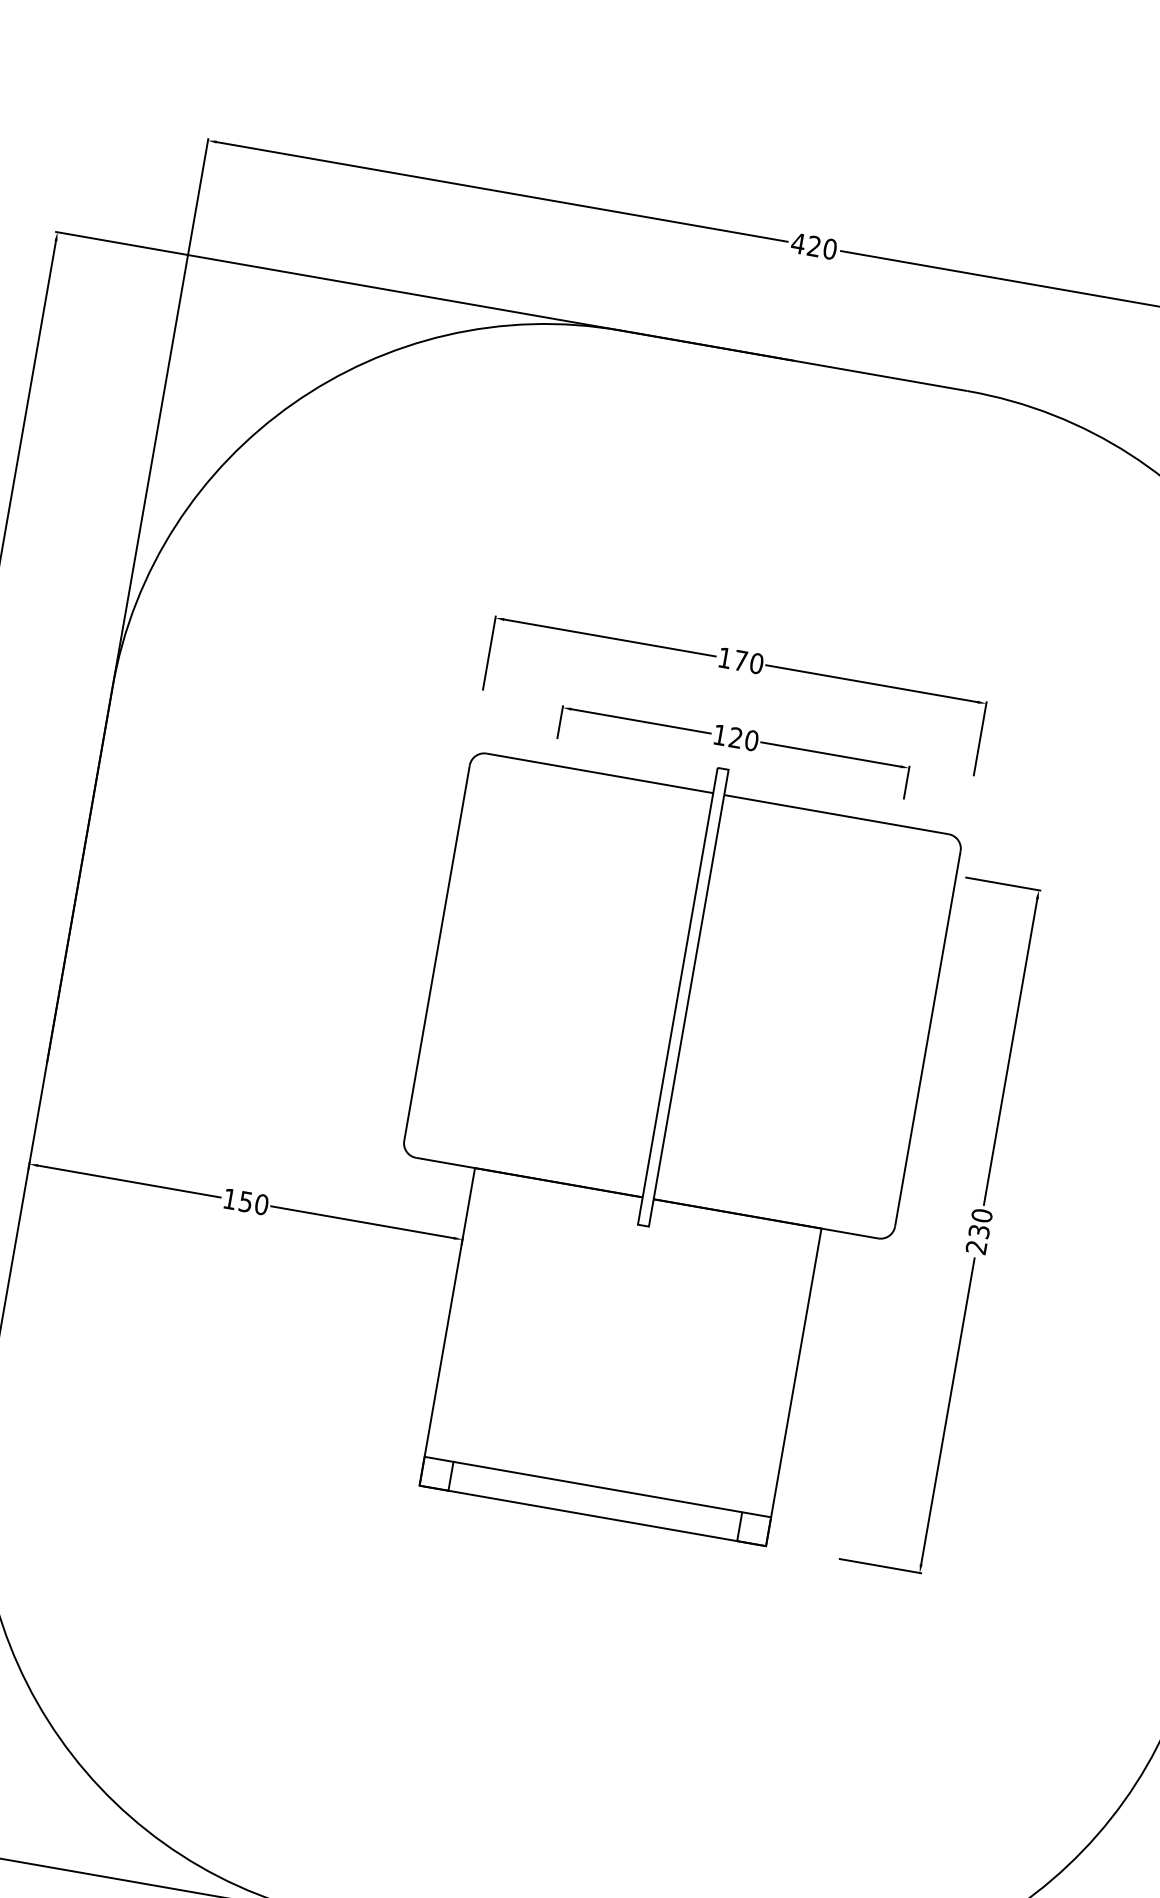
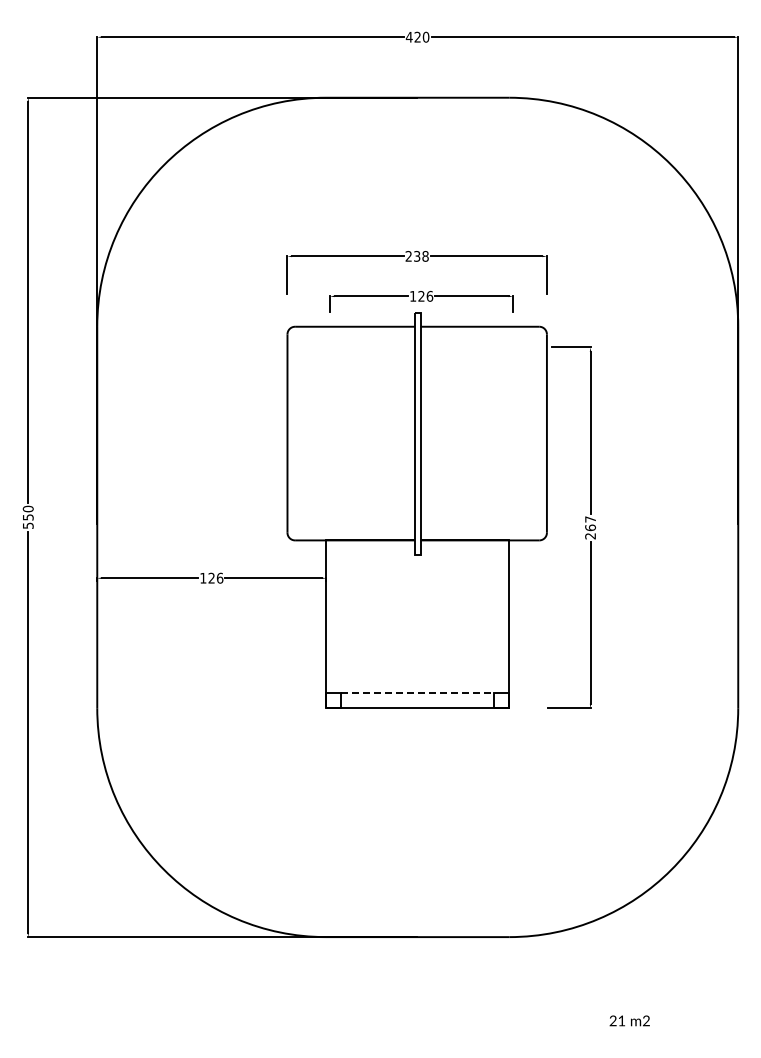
text: (739, 660) -> (416, 256), 170 -> 238
text: (750, 740) -> (429, 296), 120 -> 126
text: (253, 1201) -> (215, 577), 150 -> 126
text: (980, 1223) -> (590, 523), 230 -> 267
line: (599, 1488) -> (418, 693), solid -> dashed

